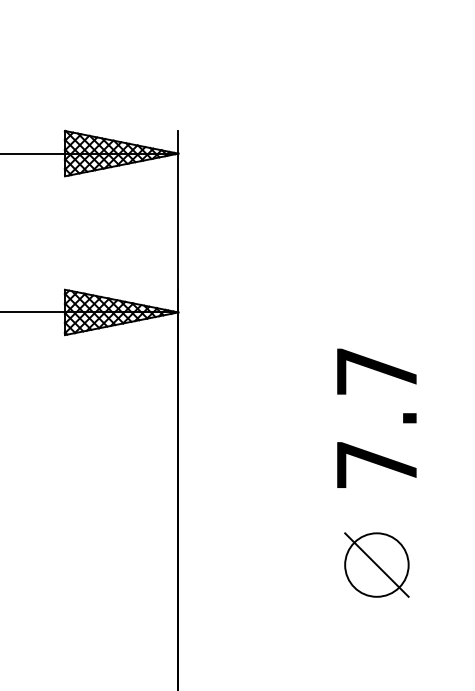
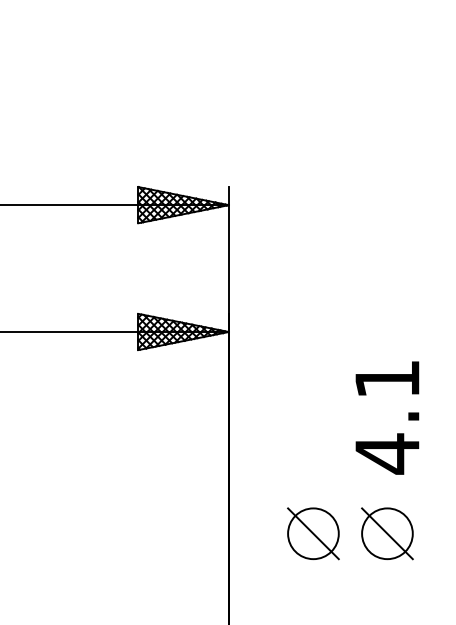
text: (376, 419) -> (387, 417), 7.7 -> 4.1
part: (284, 564) -> (313, 533), added

